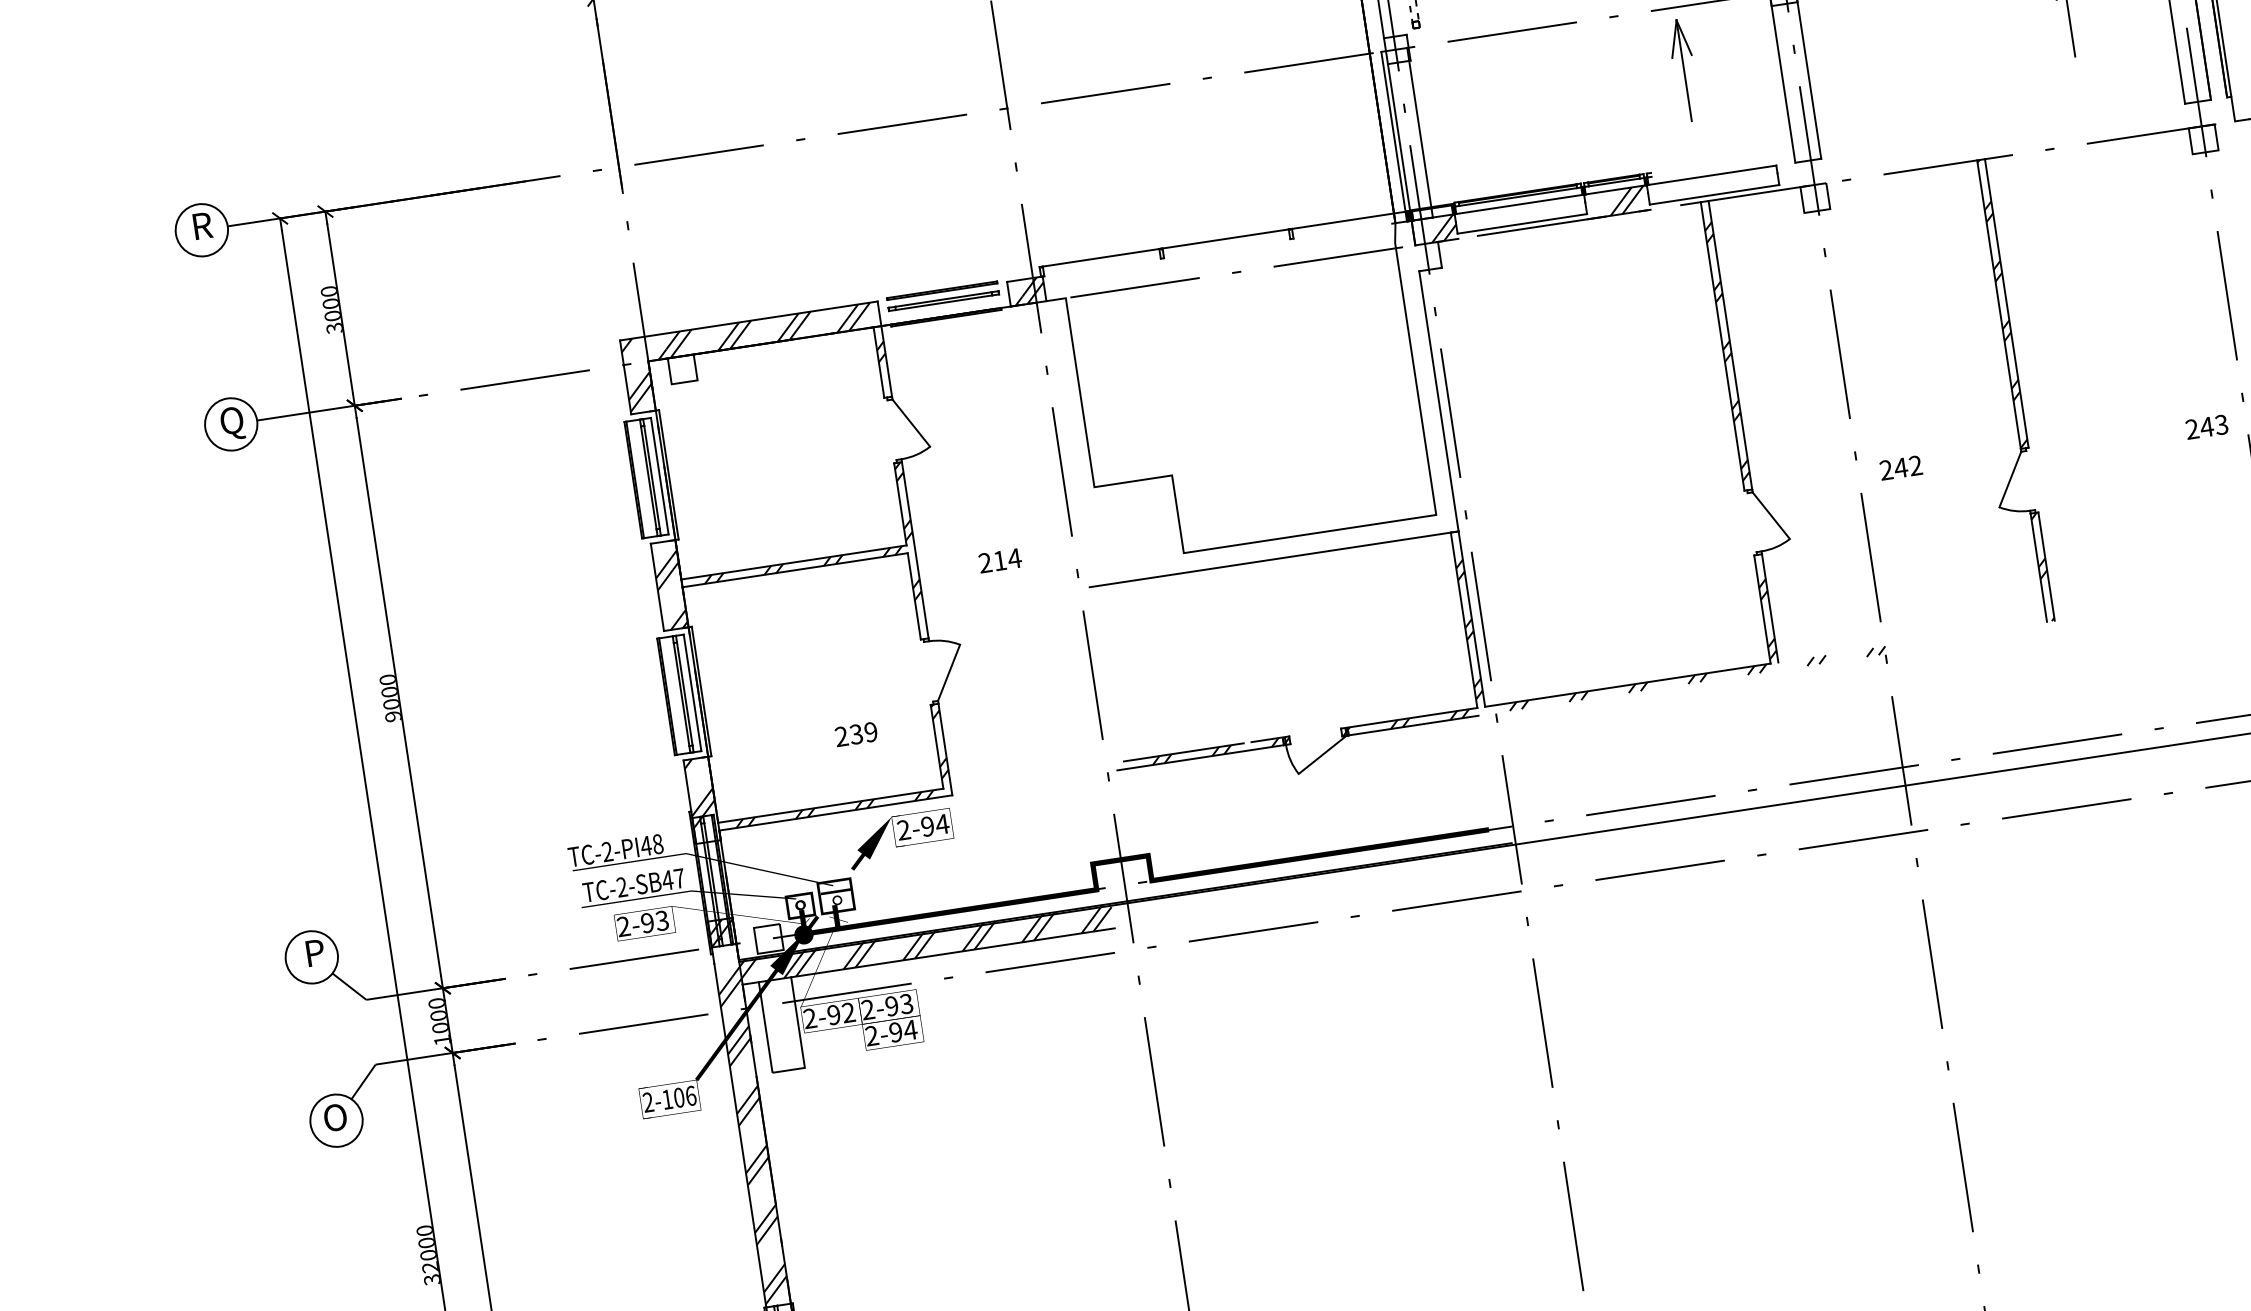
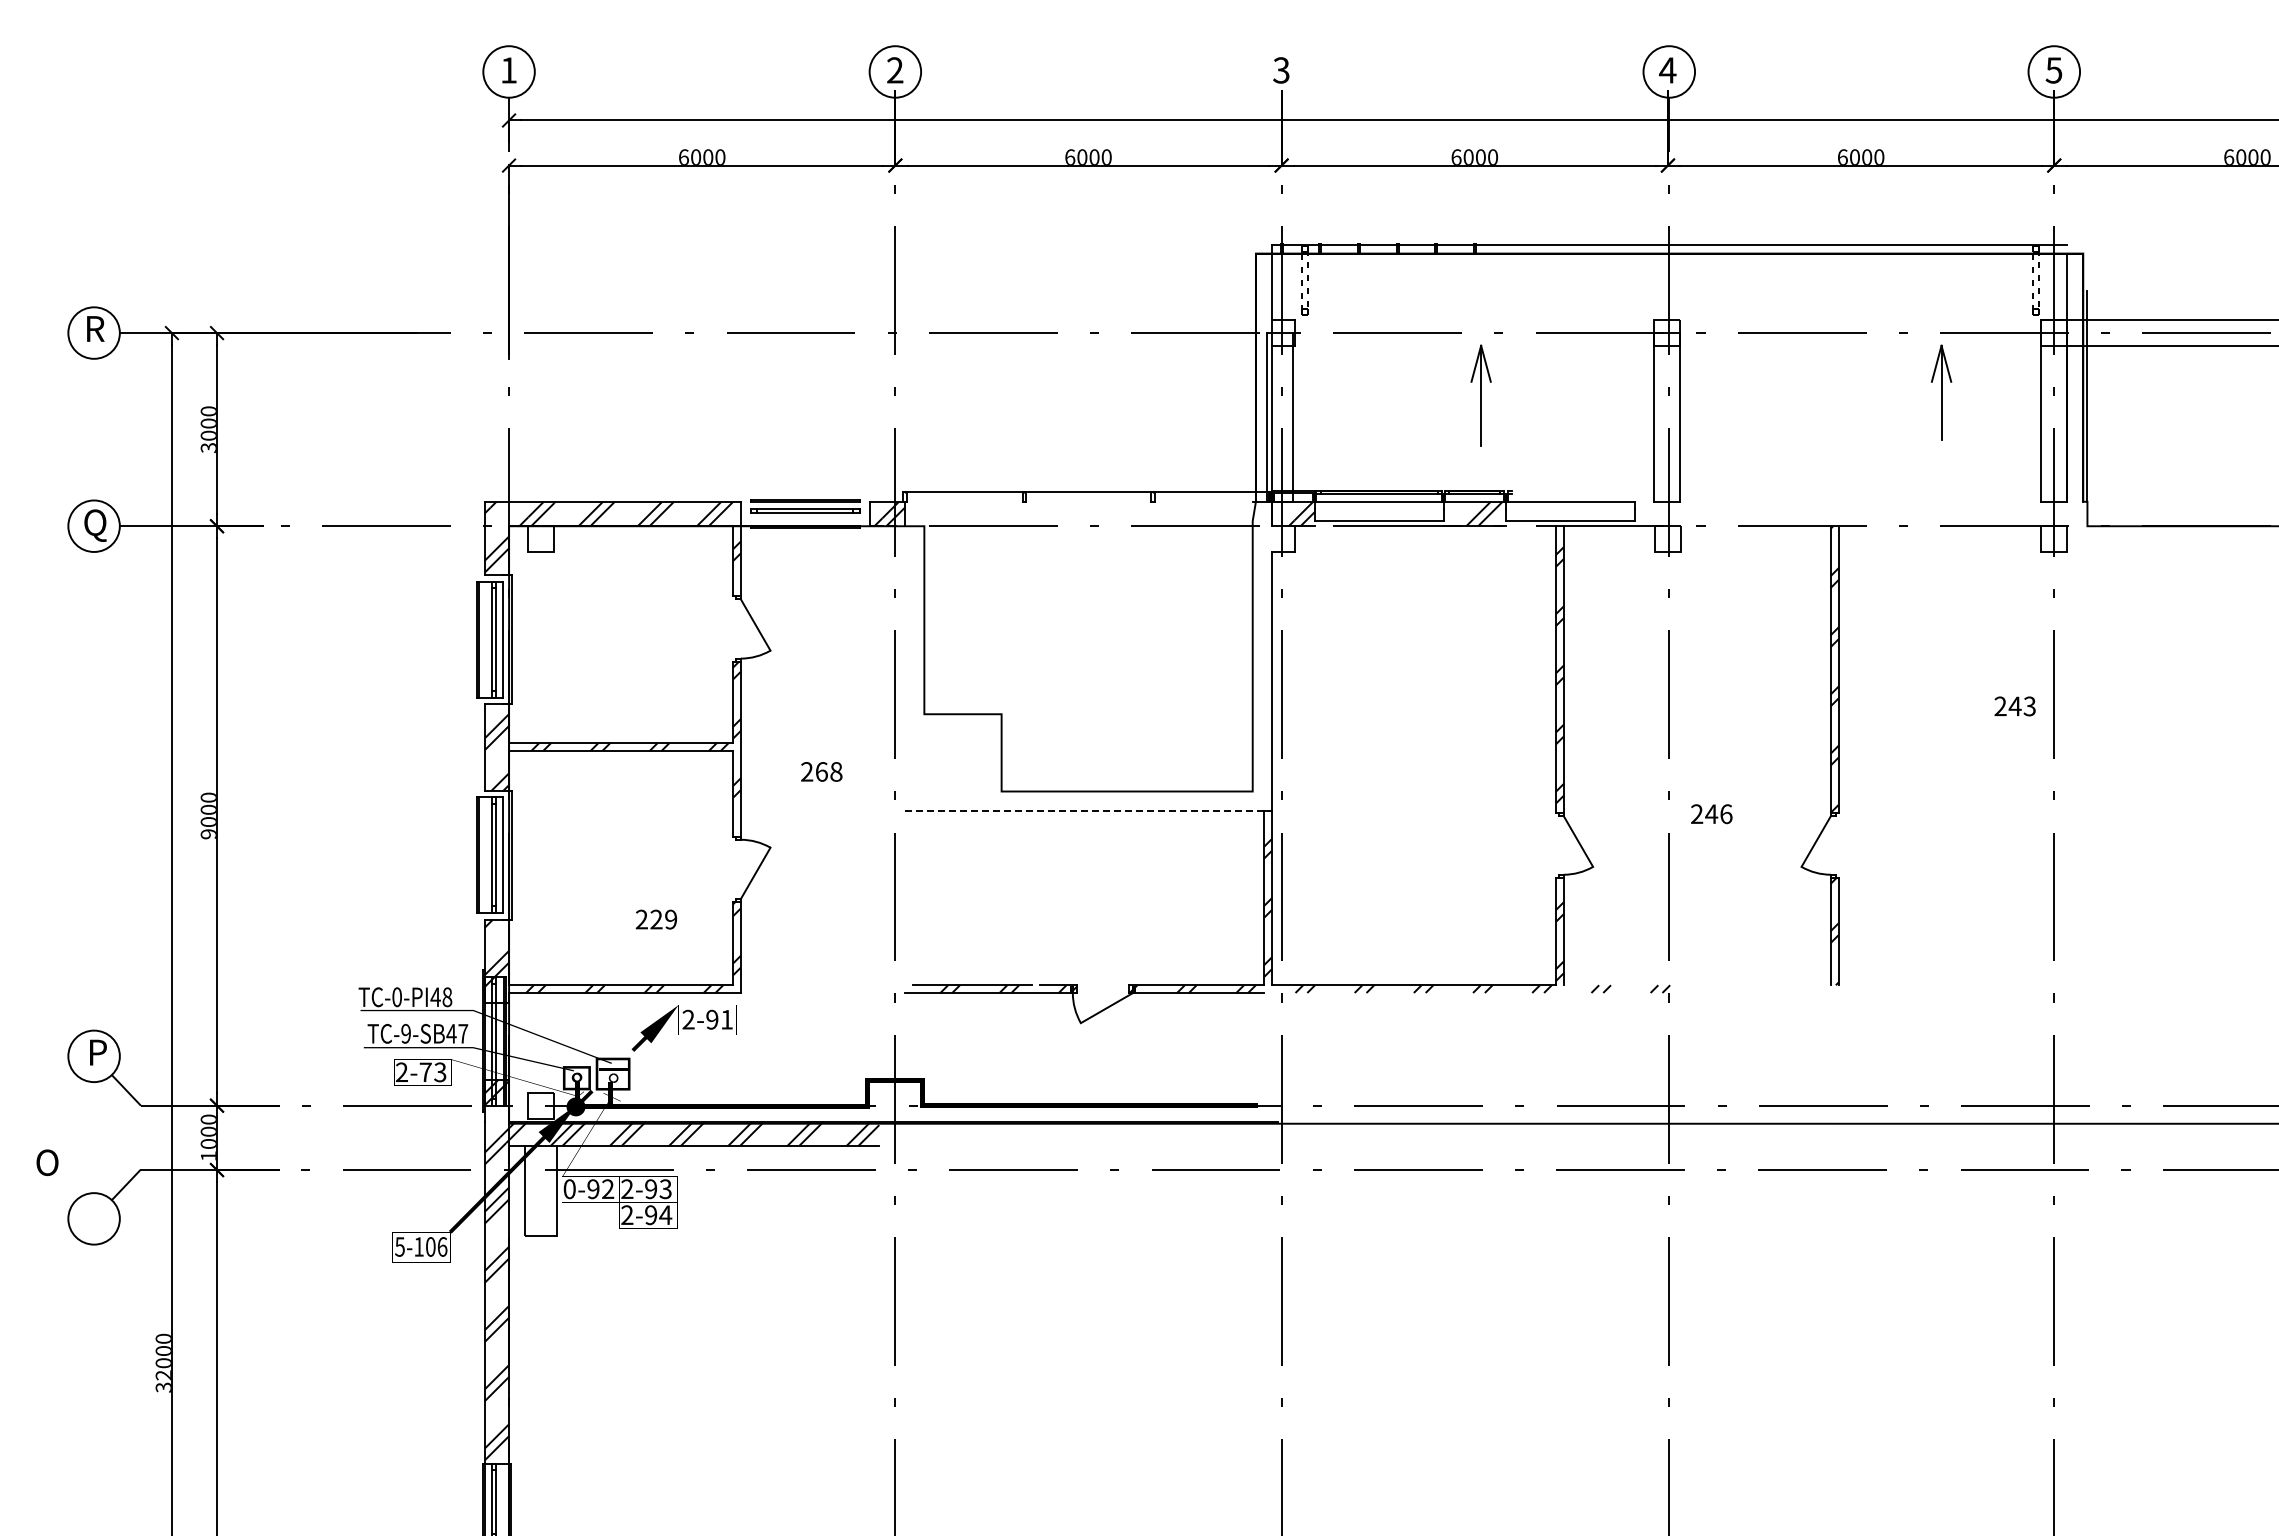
part: (1683, 70) -> (1480, 395), moved
text: (2206, 427) -> (2014, 706), moved
text: (1916, 466) -> (1726, 814), 242 -> 246
line: (1275, 558) -> (1089, 810), solid -> dashed
text: (1007, 559) -> (829, 771), 214 -> 268
text: (856, 734) -> (656, 919), 239 -> 229
text: (941, 824) -> (726, 1019), 2-94 -> 2-91
text: (606, 852) -> (396, 997), -2-PI48 -> -0-PI48
text: (621, 887) -> (405, 1033), -2-SB47 -> -9-SB47
text: (647, 923) -> (425, 1072), 2-93 -> 2-73
text: (809, 1018) -> (569, 1189), 2-92 -> 0-92
text: (647, 1102) -> (399, 1246), 2-106 -> 5-106
text: (335, 1117) -> (47, 1162), moved

